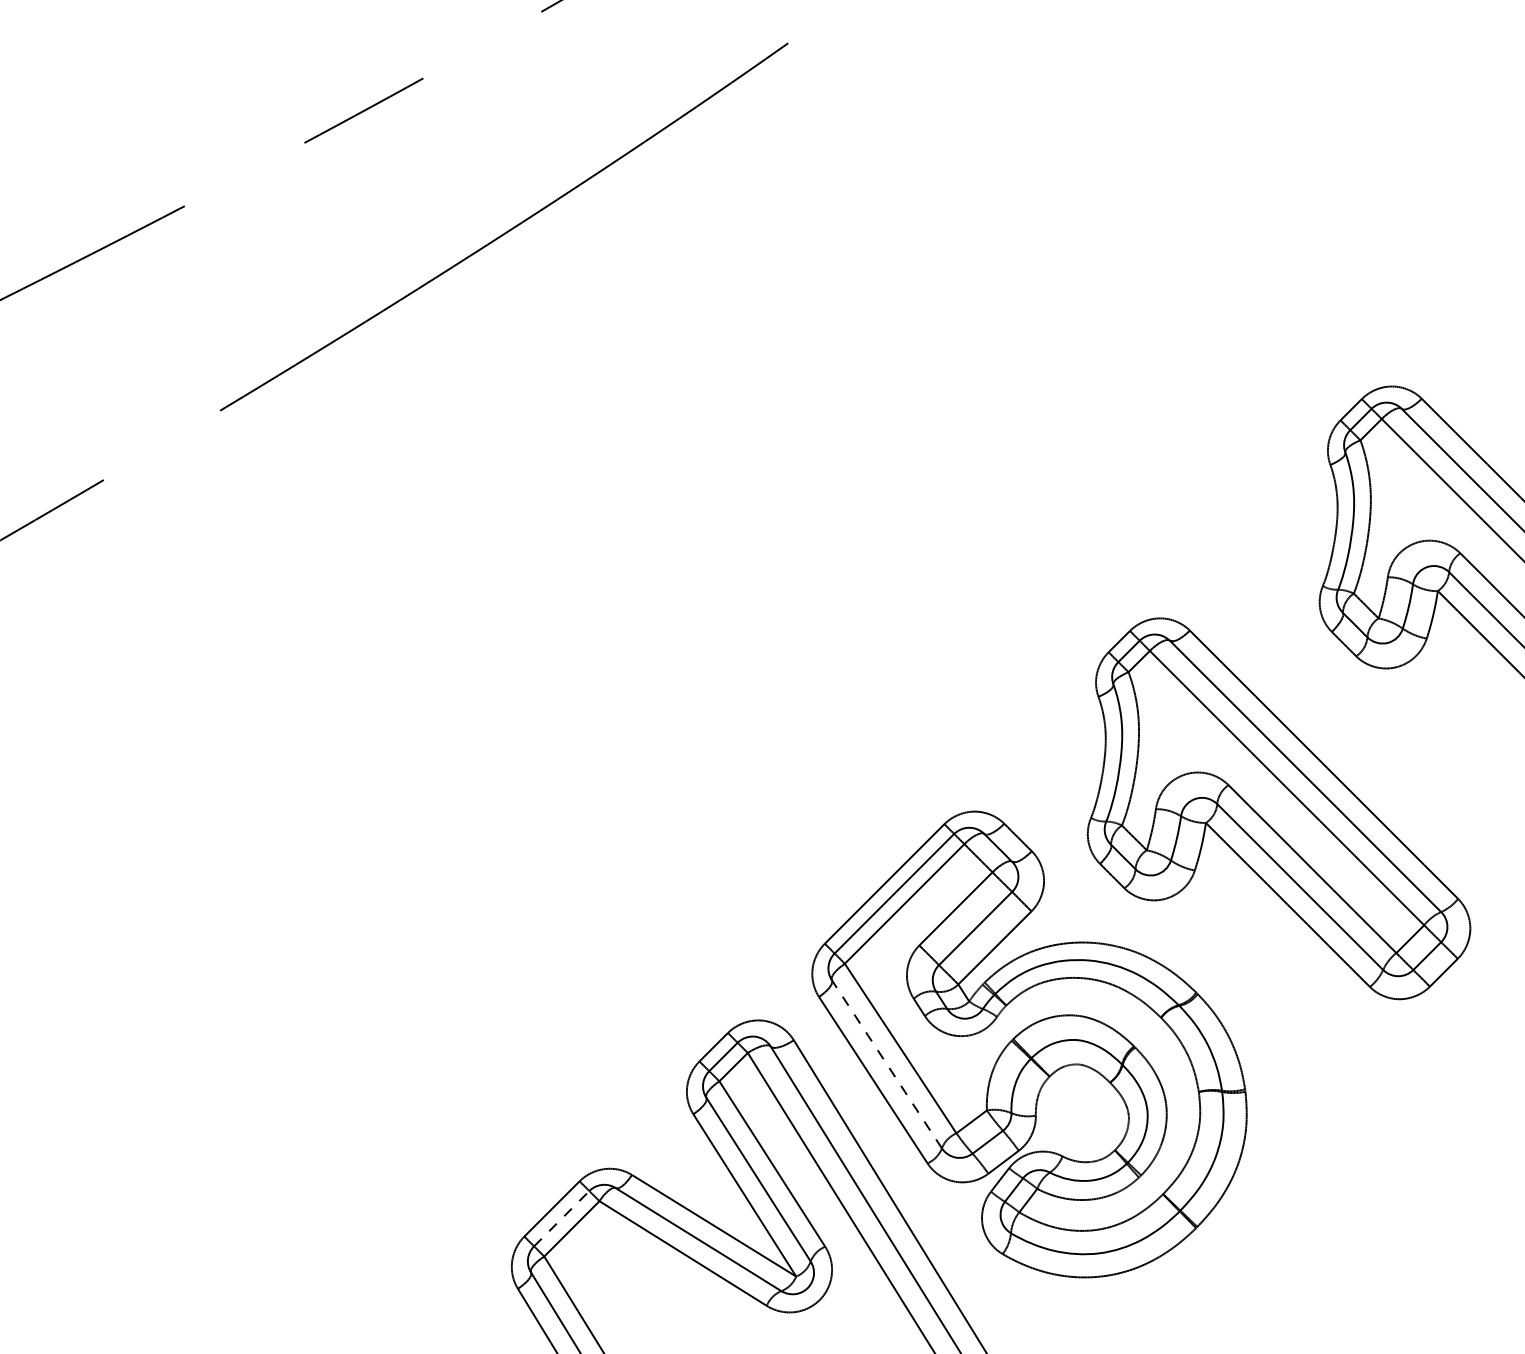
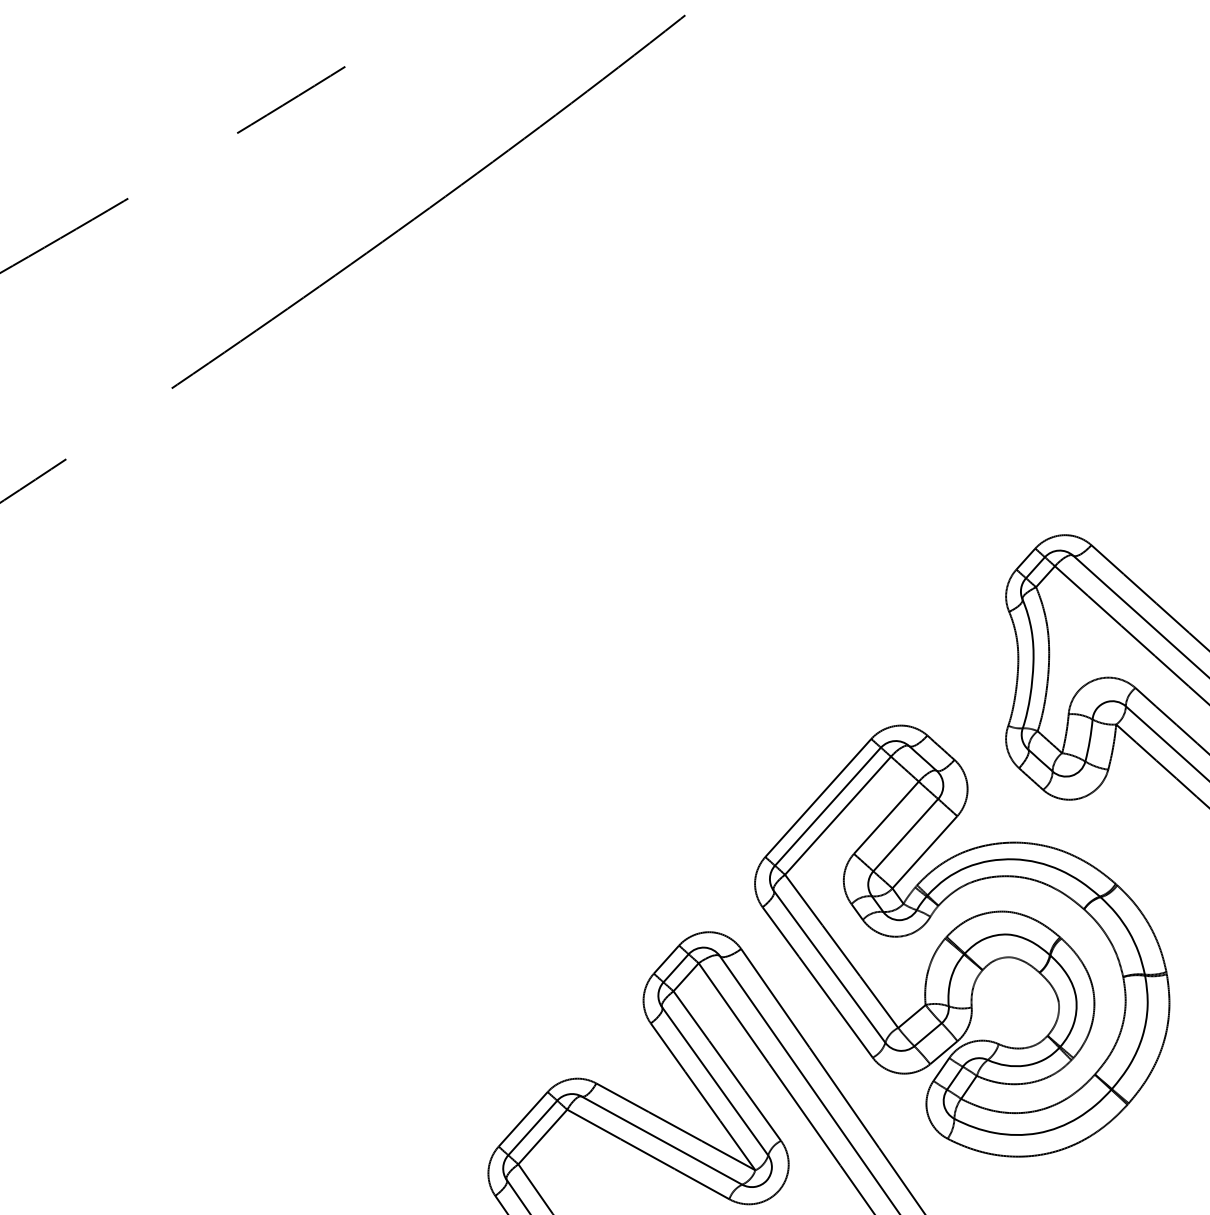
line: (886, 1063) -> (829, 966), dashed -> solid
line: (562, 1218) -> (533, 1127), dashed -> solid

